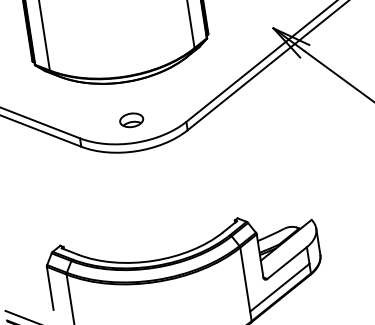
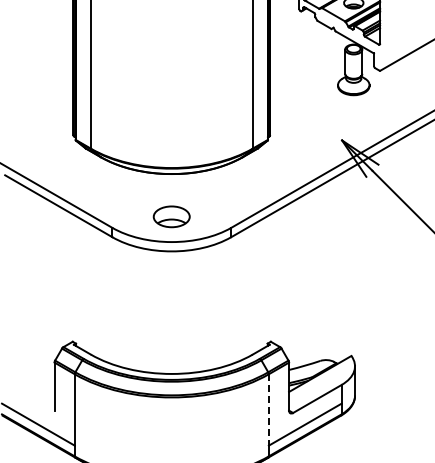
part: (131, 120) -> (171, 216), size x1.4
line: (244, 279) -> (268, 409), solid -> dashed

